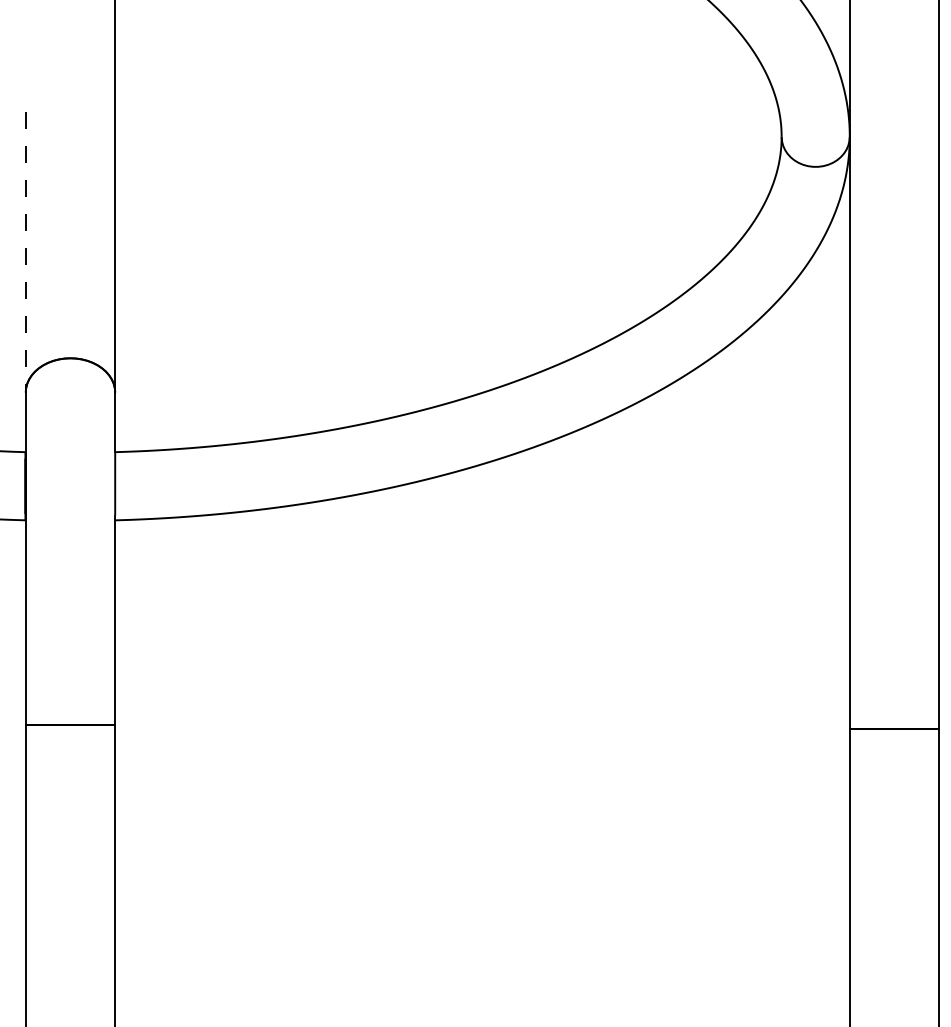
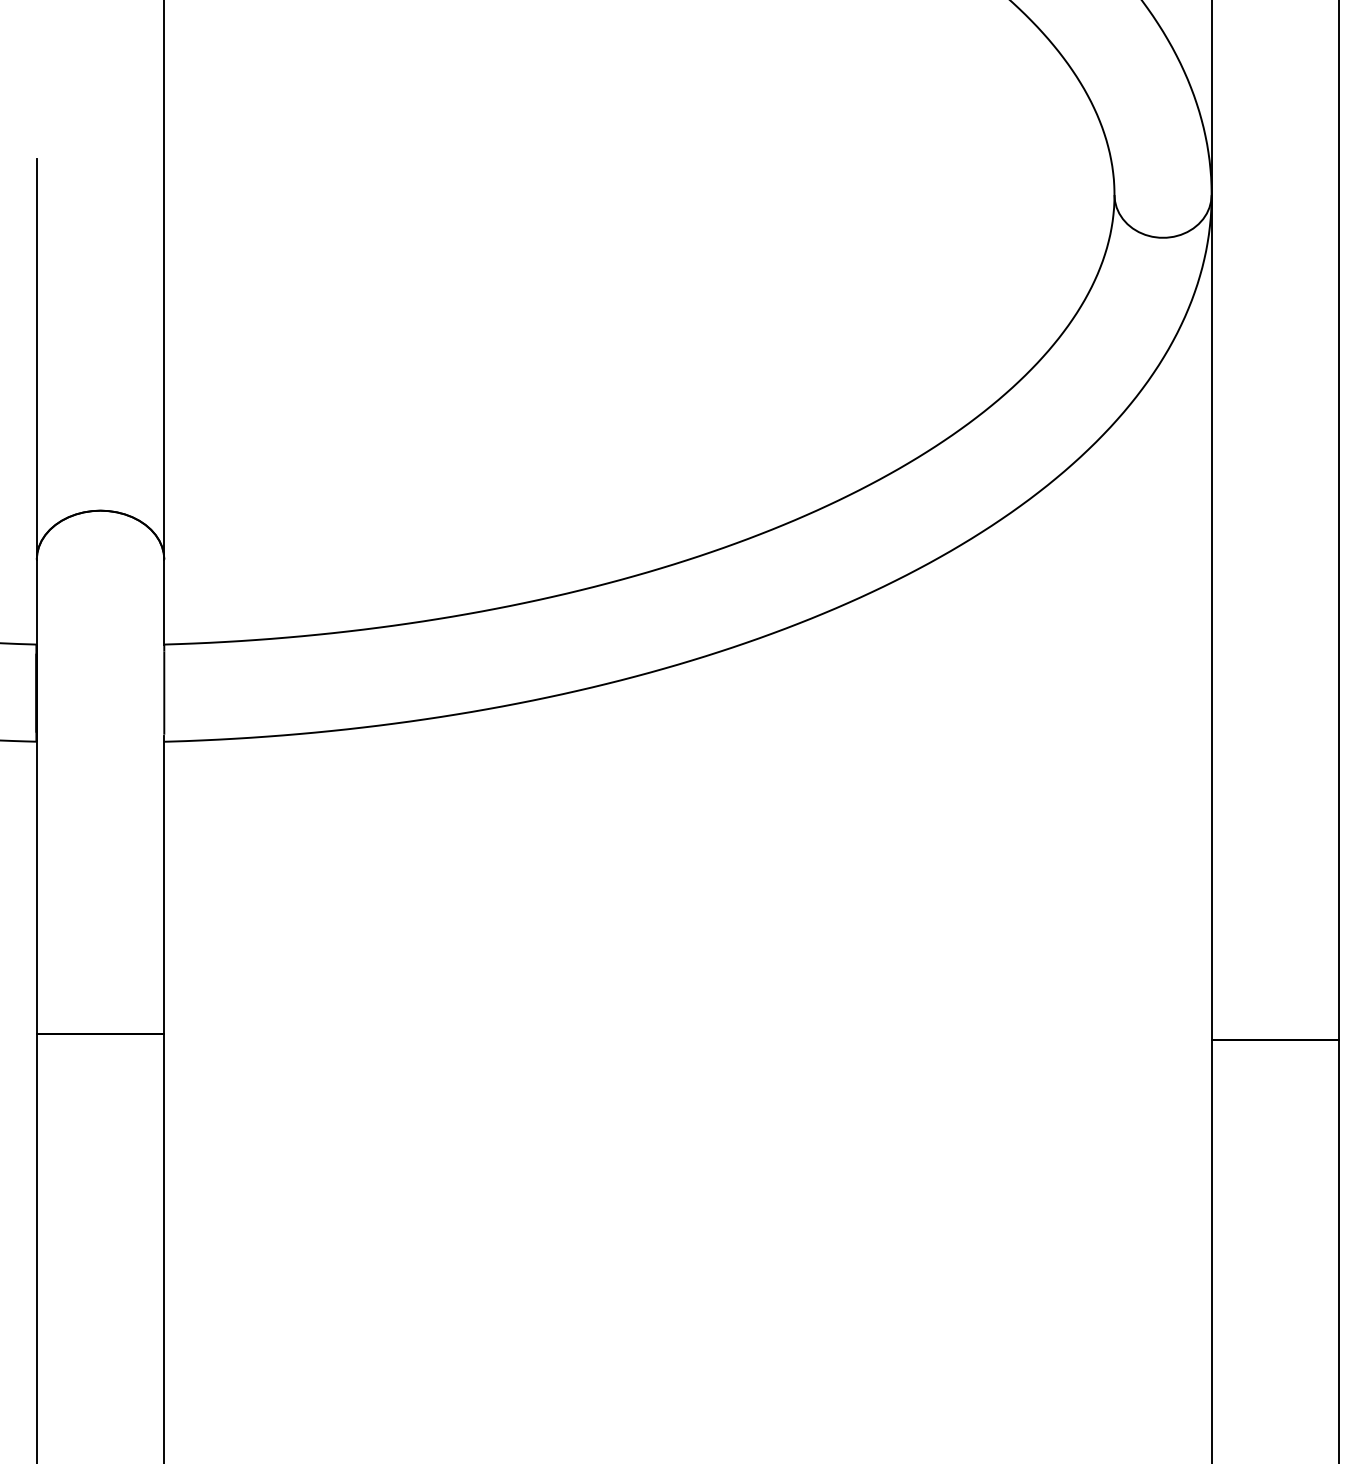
line: (25, 252) -> (36, 359), dashed -> solid

